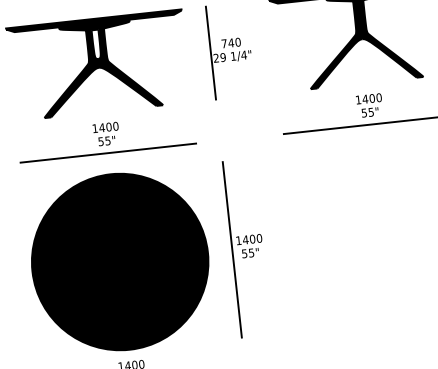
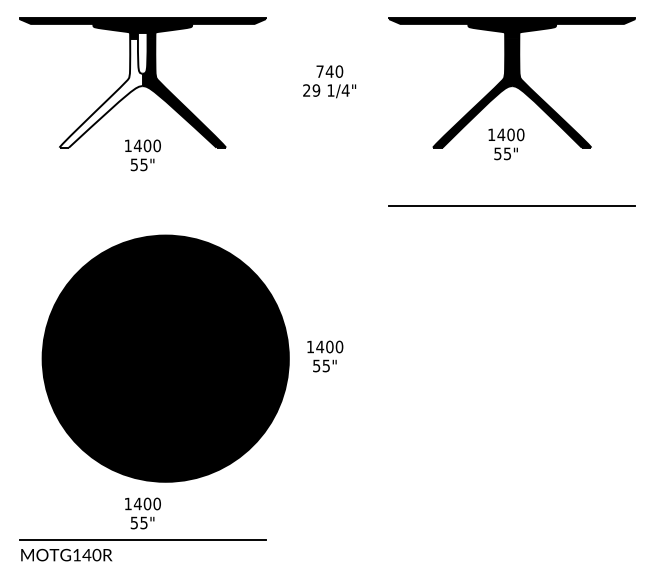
line: (211, 53) -> (300, 82), removed
fill: (69, 75) -> (100, 92), removed
text: (369, 105) -> (506, 144), moved
text: (106, 134) -> (142, 155), moved
line: (108, 152) -> (142, 205), removed
line: (232, 249) -> (300, 358), removed
part: (119, 261) -> (165, 358), moved

